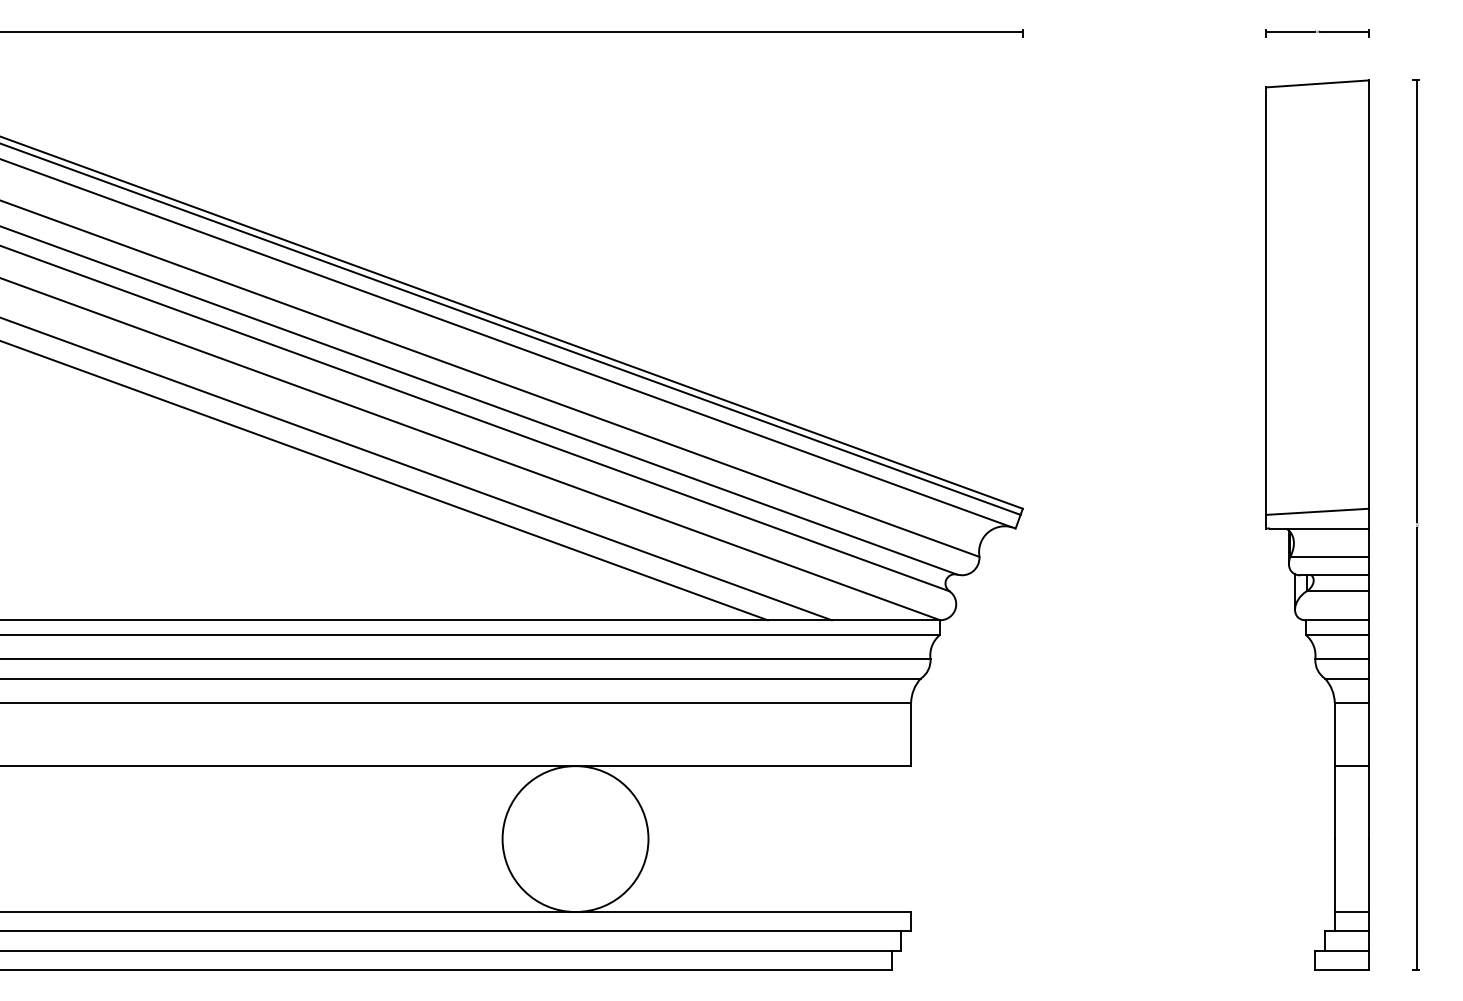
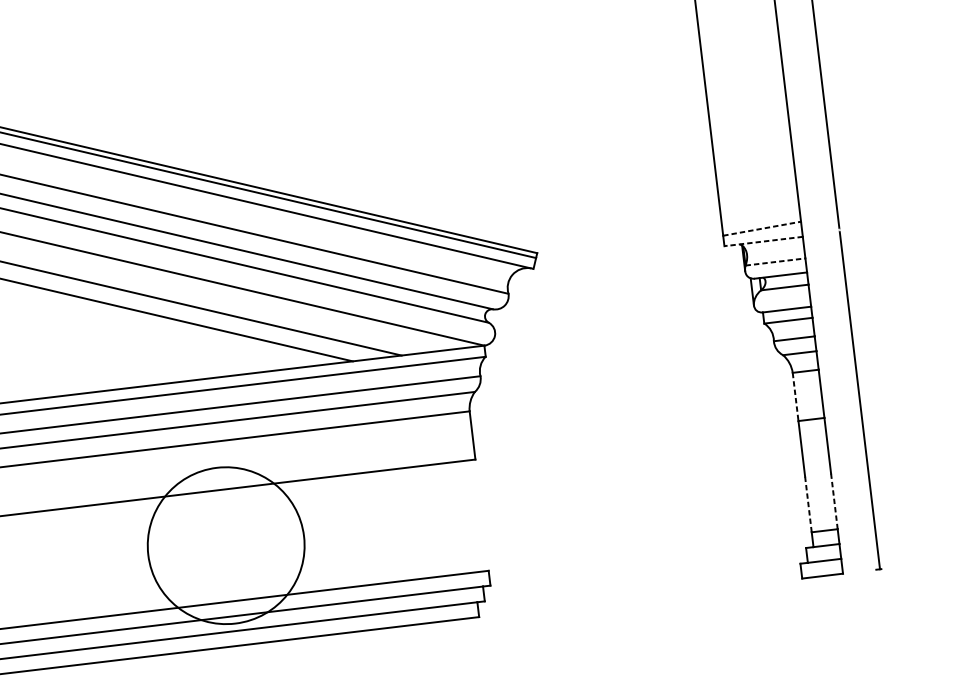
line: (1317, 511) -> (762, 228), solid -> dashed
line: (1318, 528) -> (764, 241), solid -> dashed
line: (1330, 556) -> (776, 261), solid -> dashed
line: (1334, 734) -> (795, 396), solid -> dashed
circle: (575, 839) -> (226, 546), size x1.4
line: (1334, 875) -> (808, 504), solid -> dashed
line: (1368, 875) -> (834, 501), solid -> dashed

